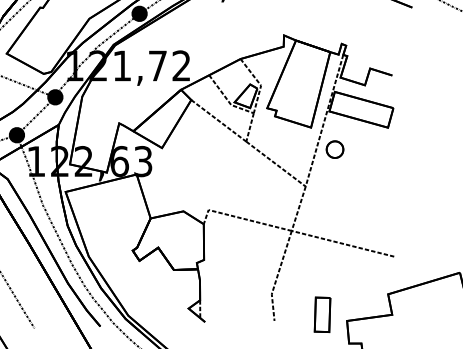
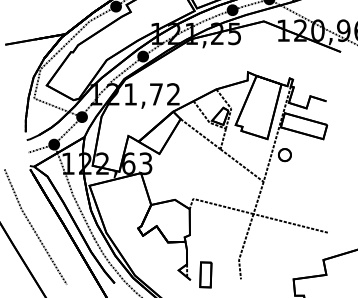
part: (322, 314) -> (205, 274), moved

